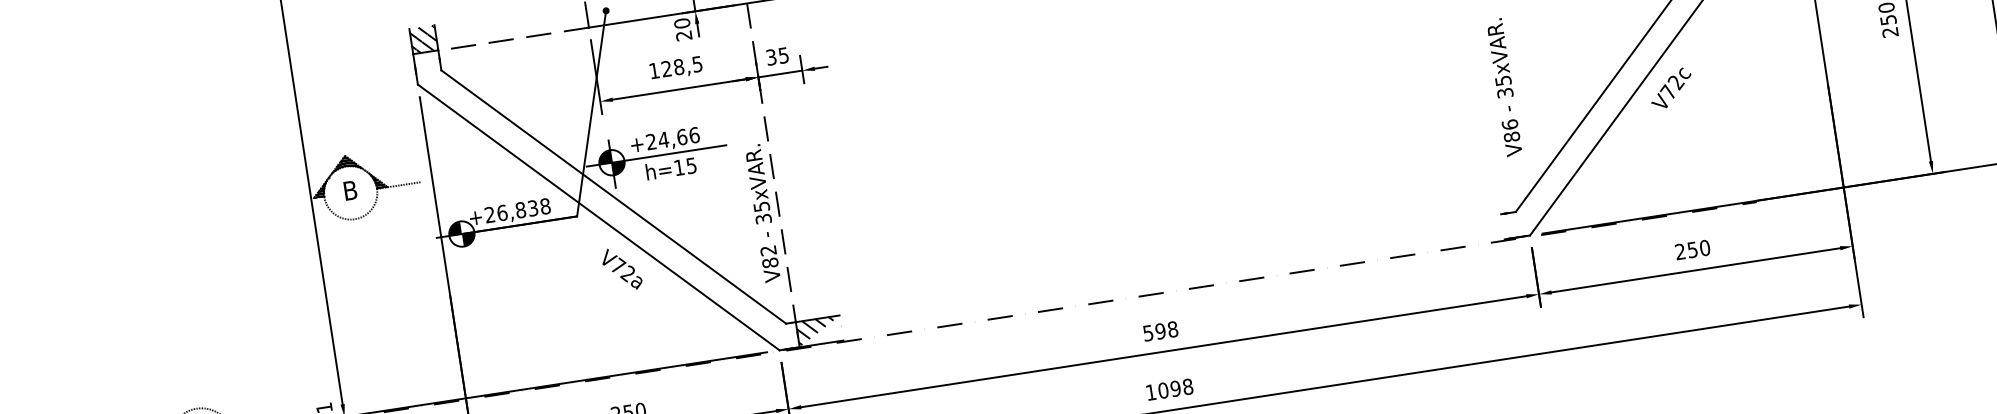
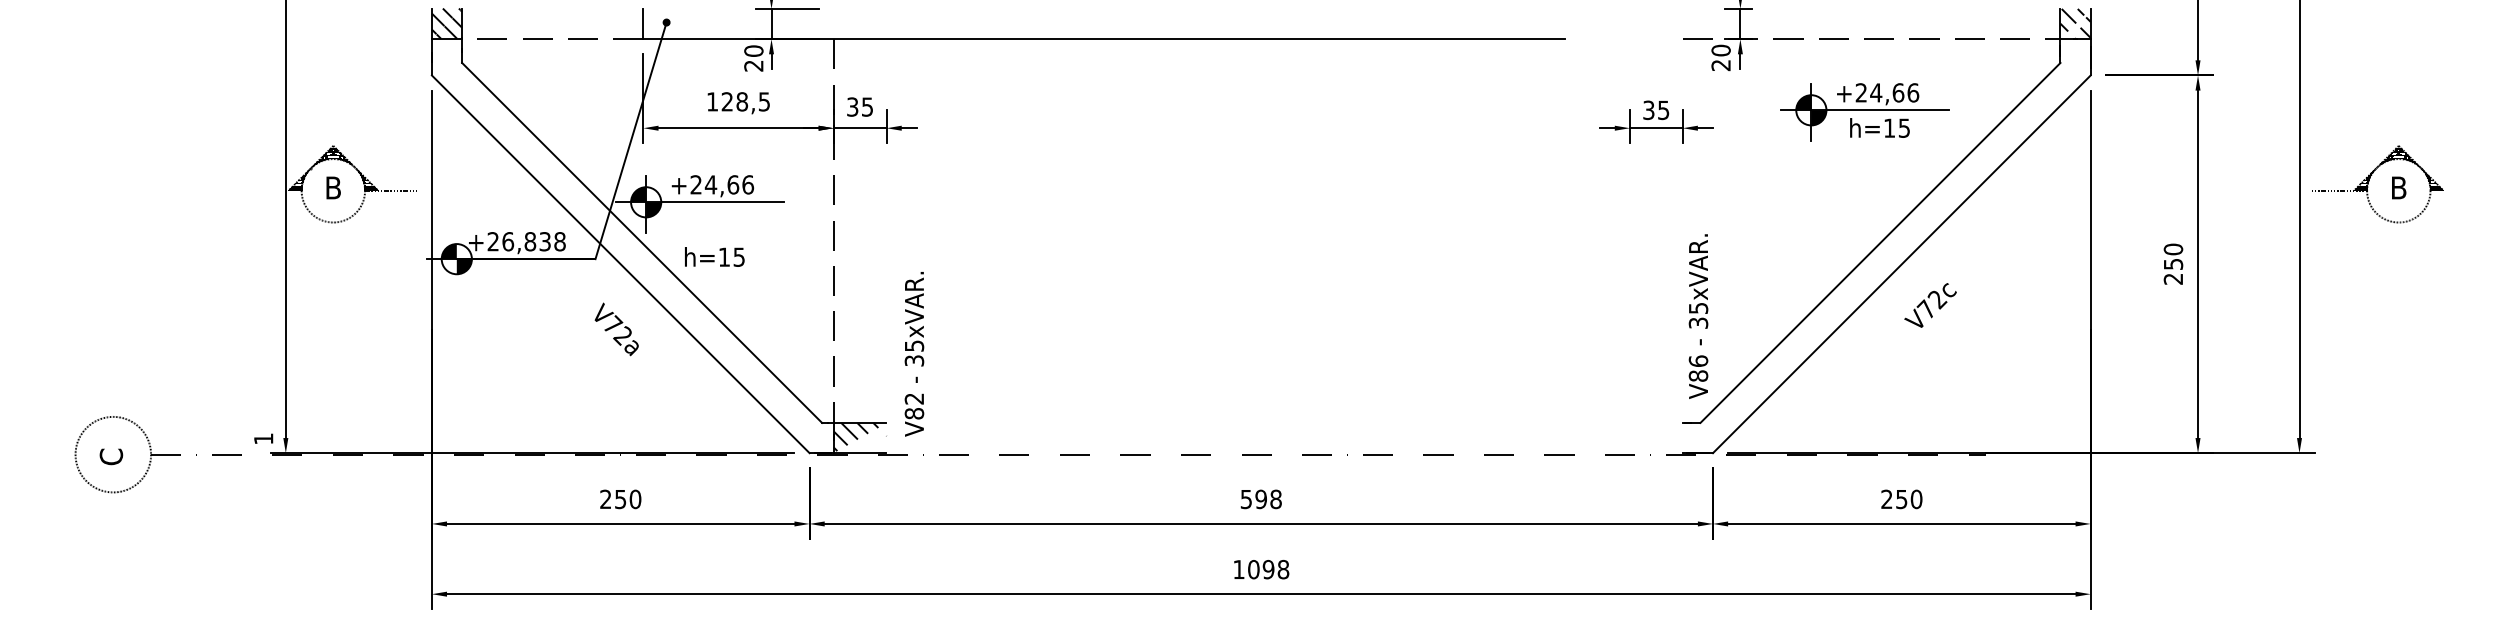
text: (1504, 87) -> (1698, 316), moved
text: (1671, 88) -> (1930, 305), moved
text: (670, 168) -> (714, 256), moved
text: (762, 213) -> (914, 354), moved
text: (621, 269) -> (616, 329), moved

